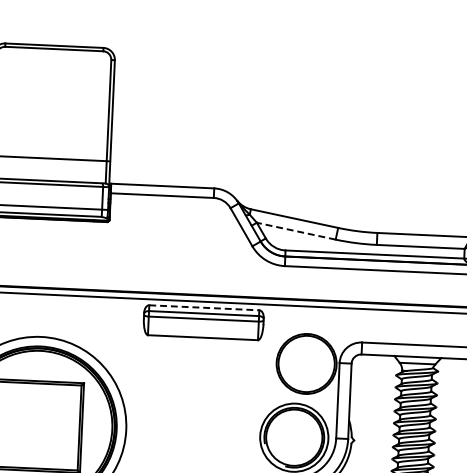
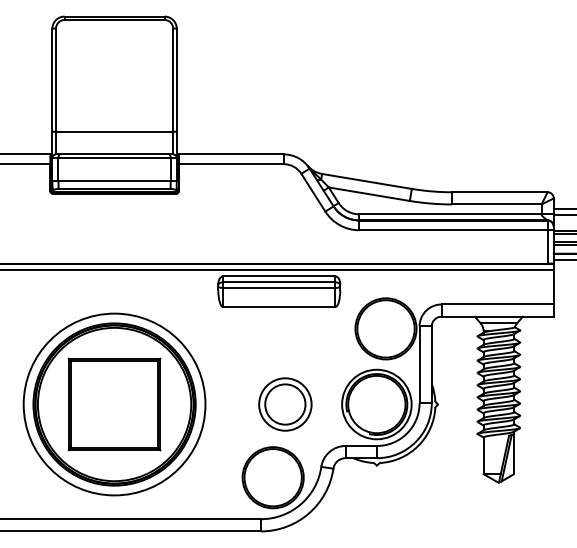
line: (295, 231) -> (368, 194), dashed -> solid
line: (204, 307) -> (279, 276), dashed -> solid
part: (204, 433) -> (285, 404), added

